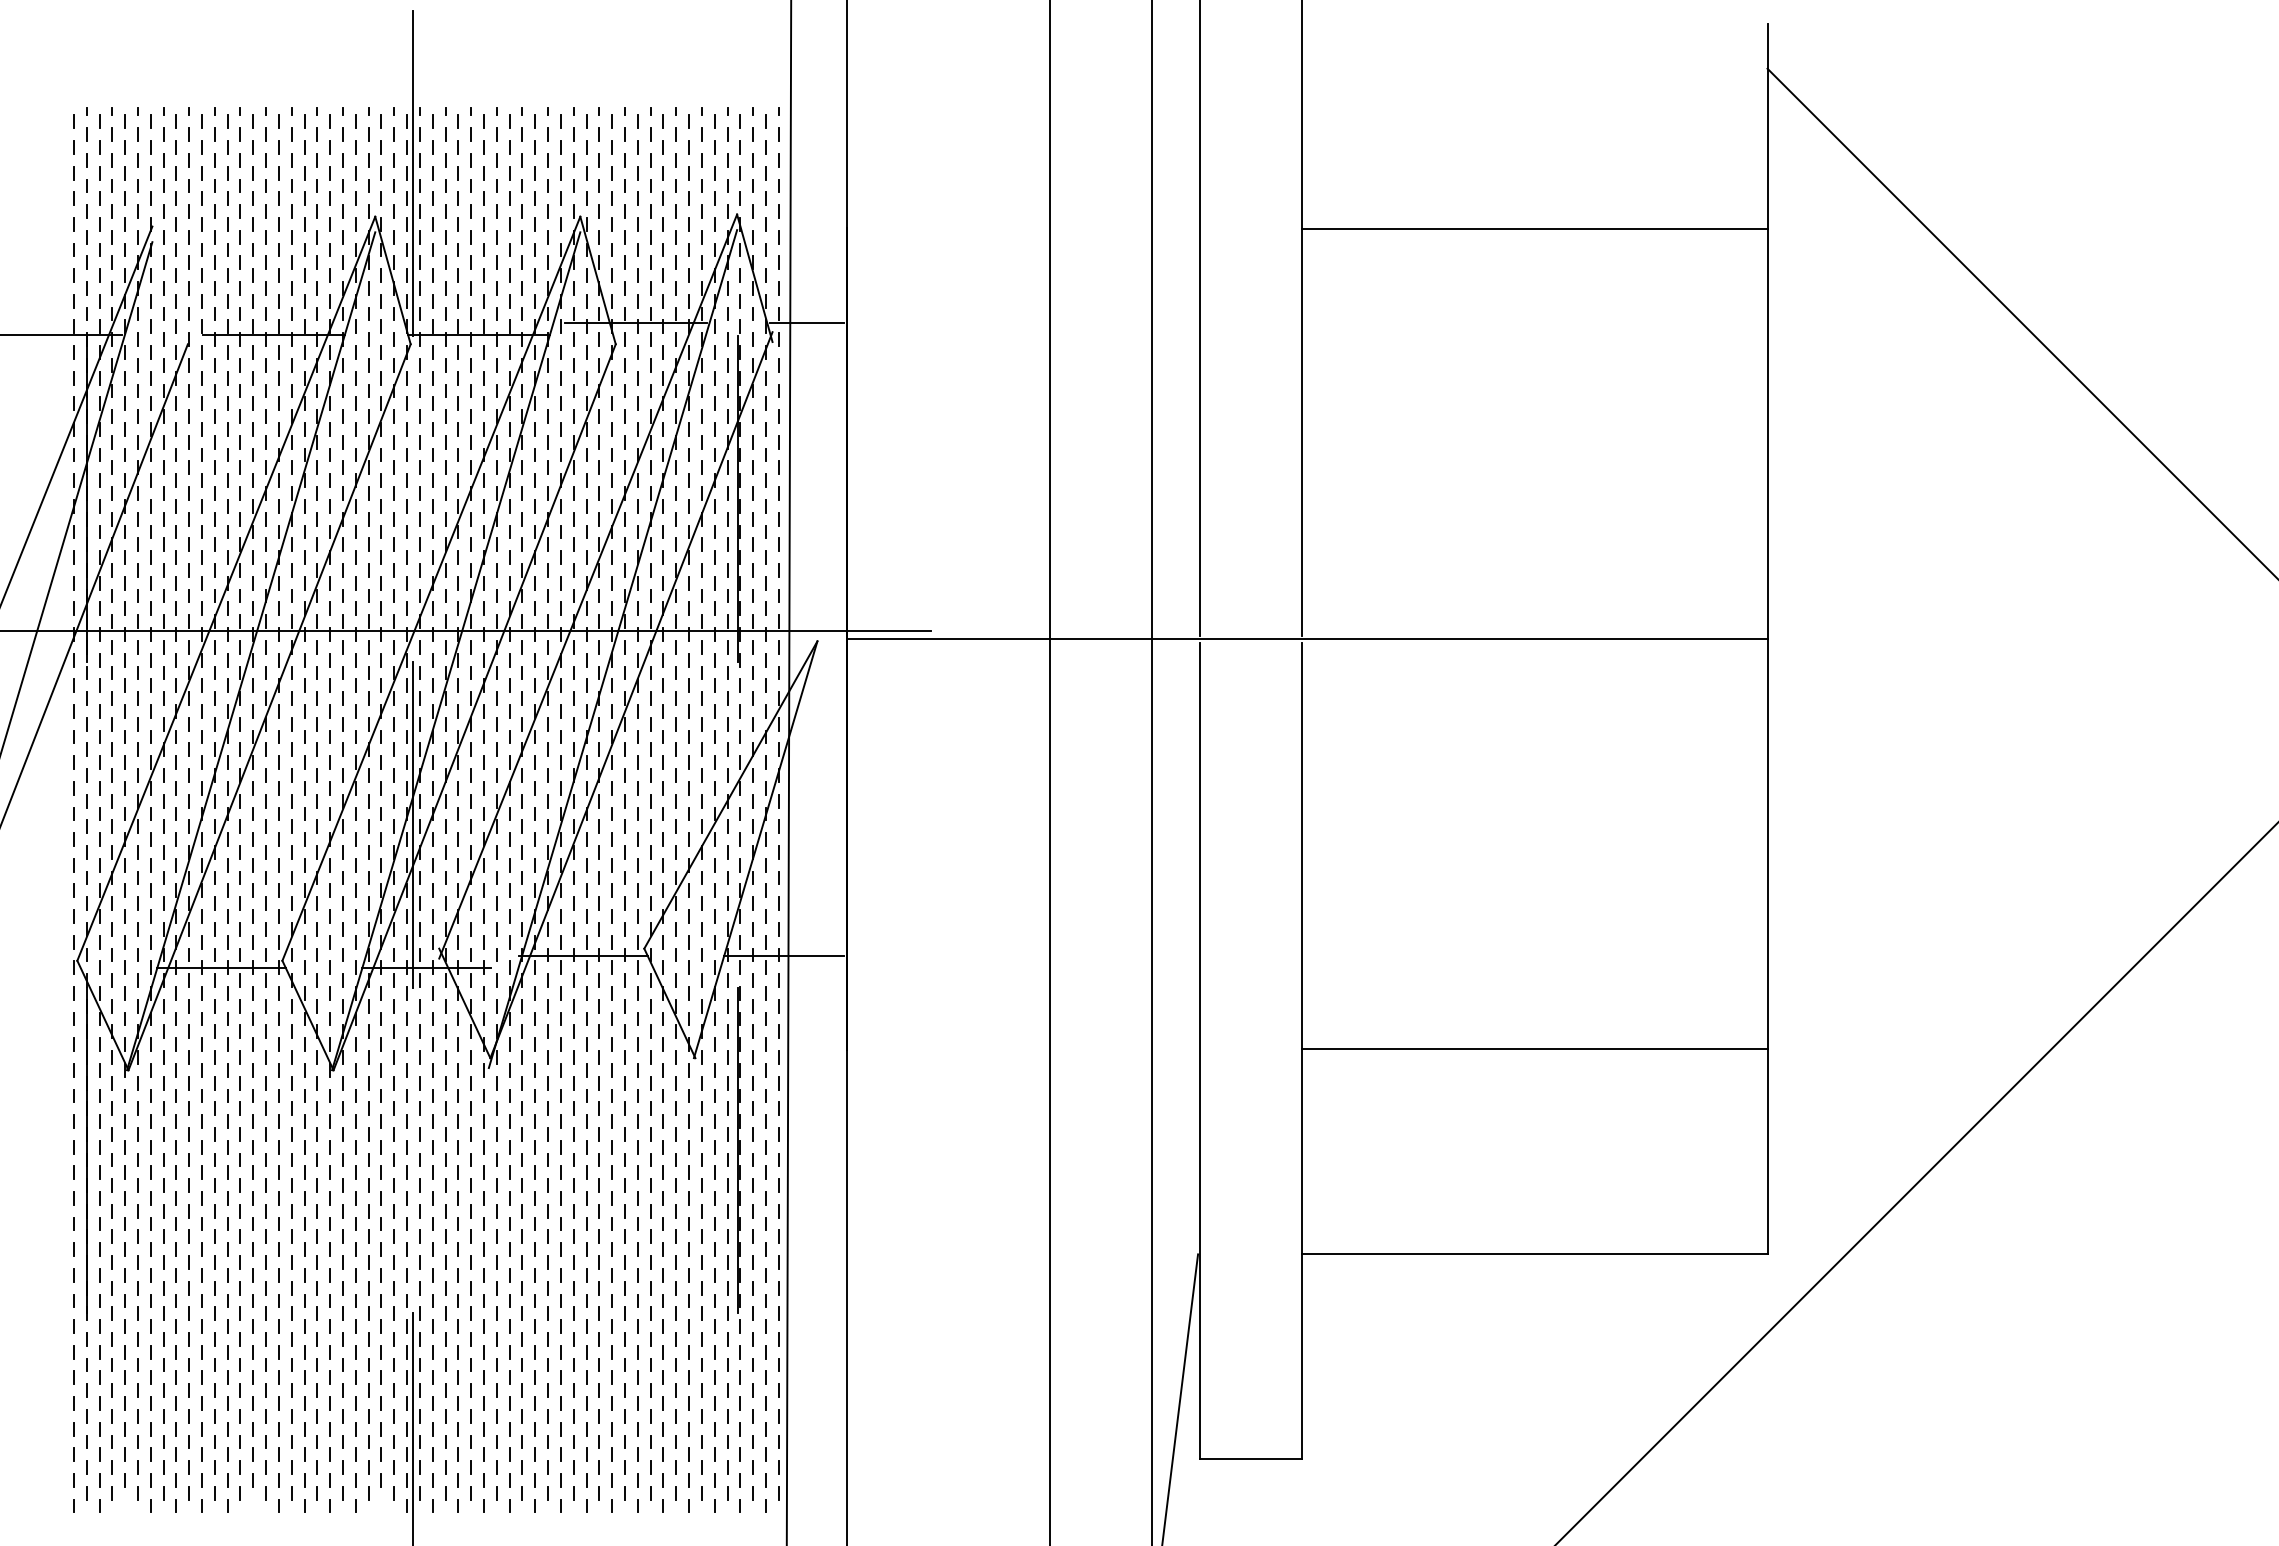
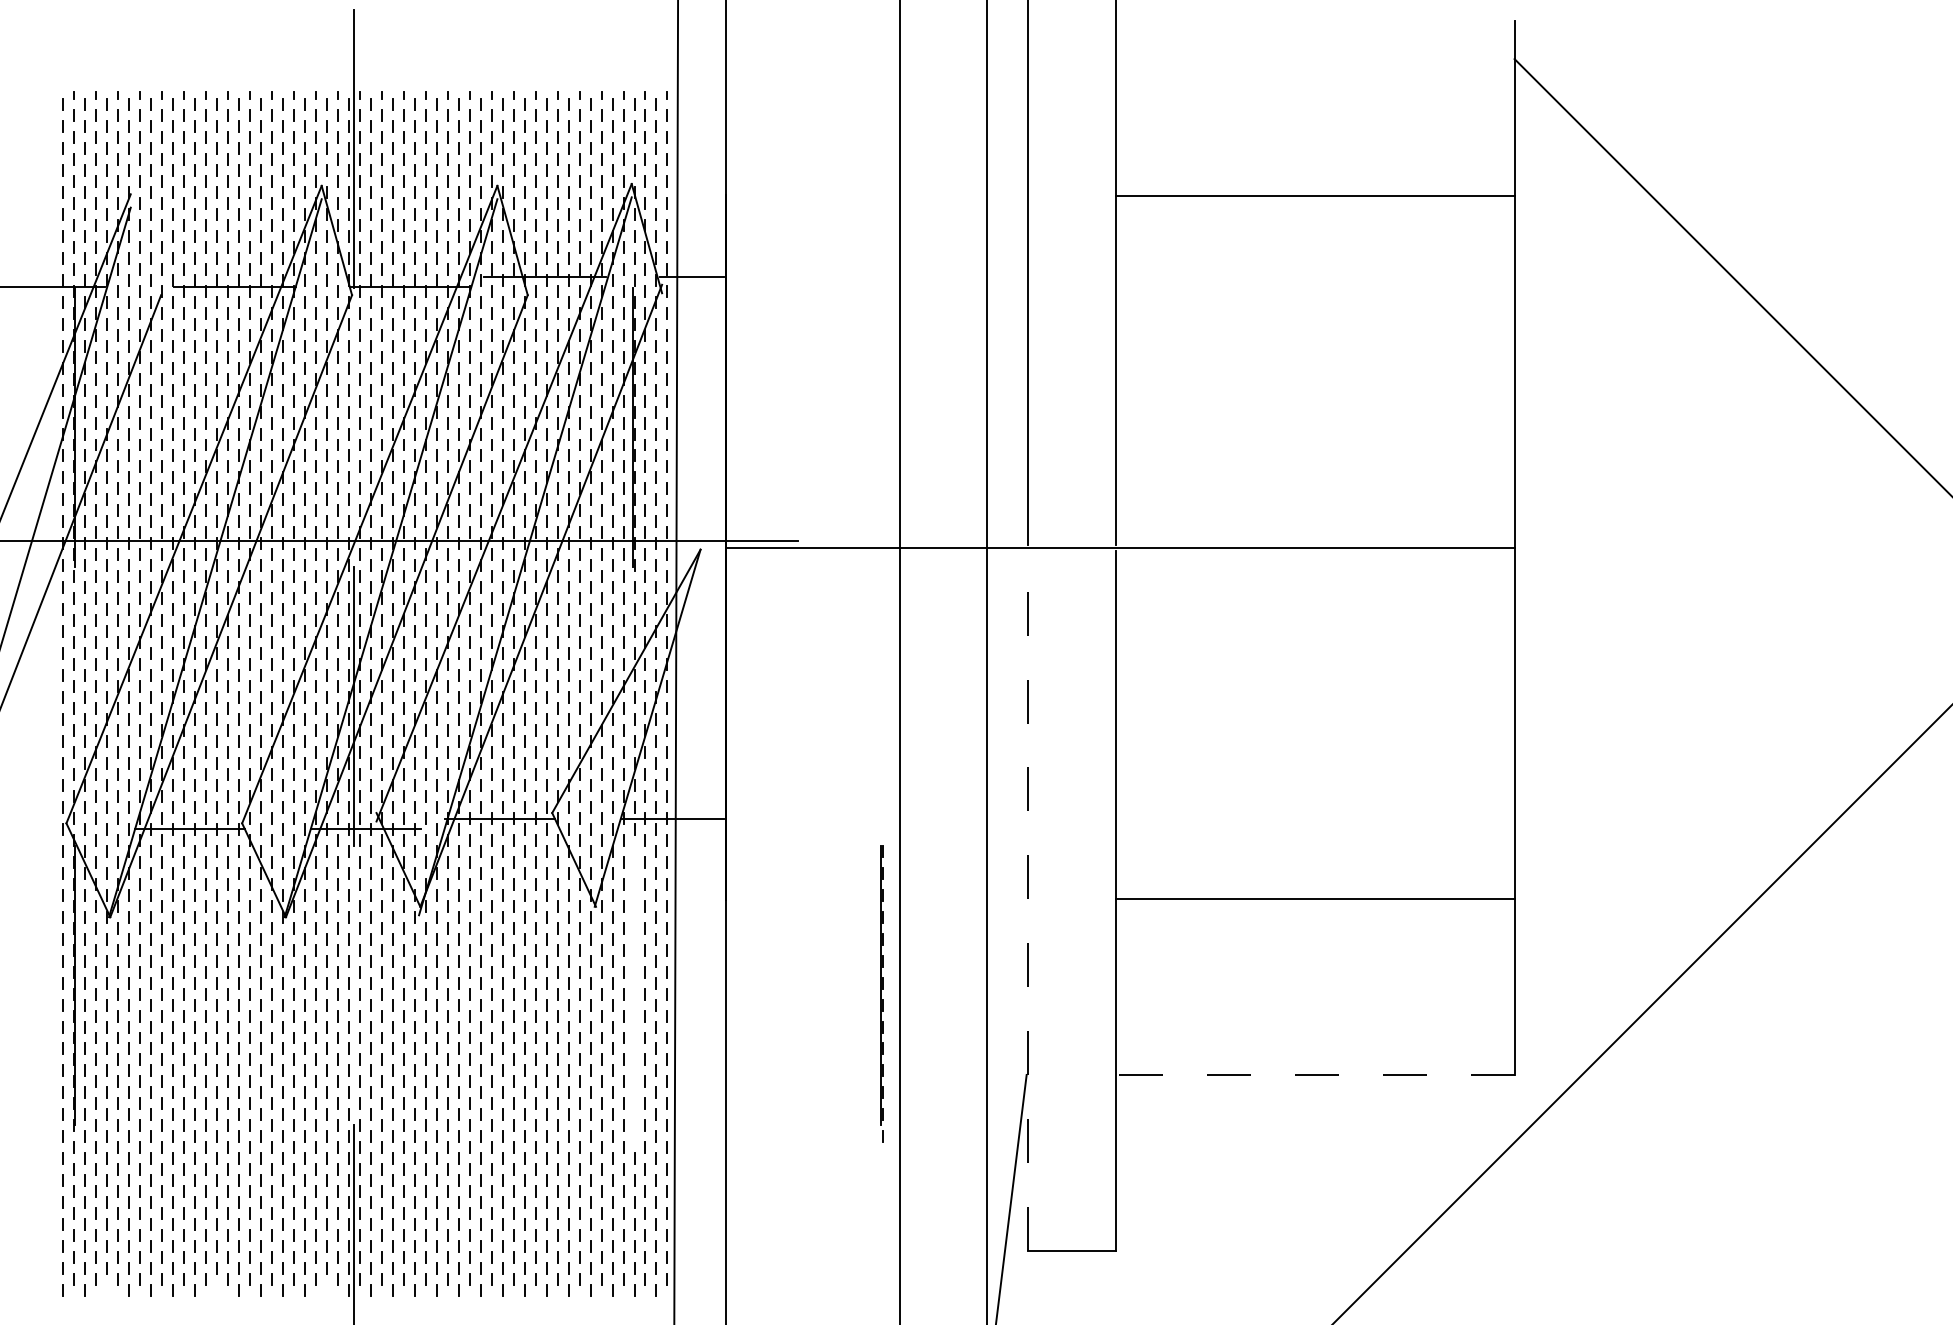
line: (1199, 1050) -> (1027, 900), solid -> dashed
line: (738, 1159) -> (881, 993), moved
line: (1534, 1254) -> (1314, 1075), solid -> dashed

